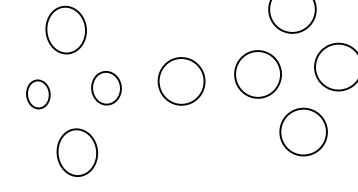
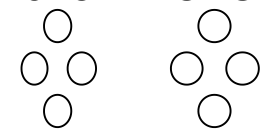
part: (181, 81) -> (133, 68), removed
part: (106, 88) -> (81, 68), size x1.43
part: (38, 94) -> (34, 68), size x1.67

